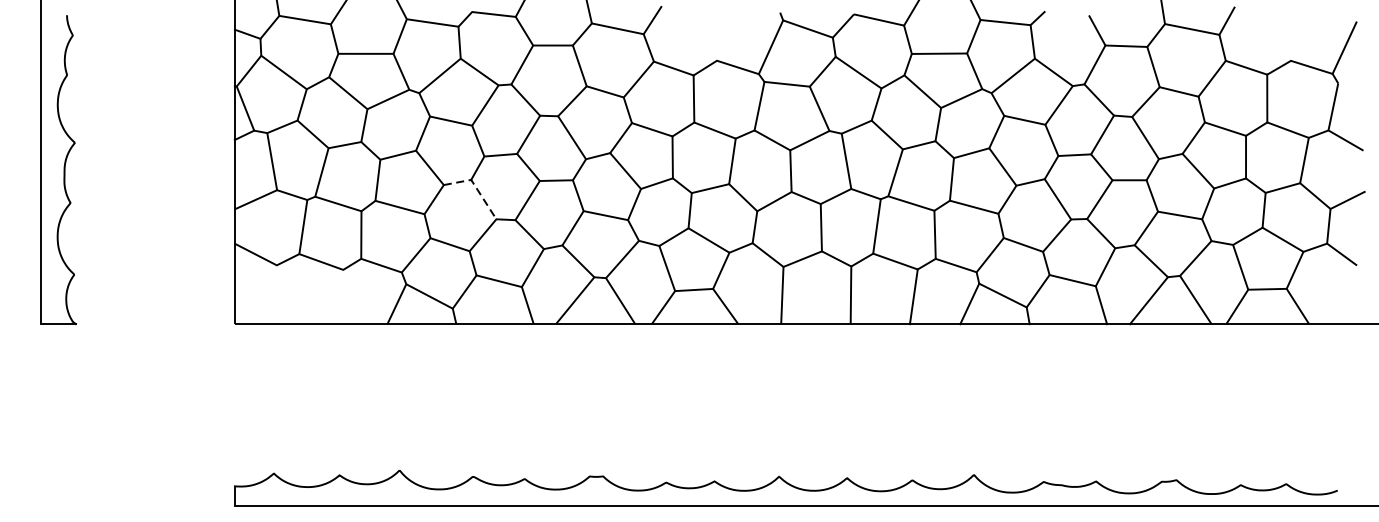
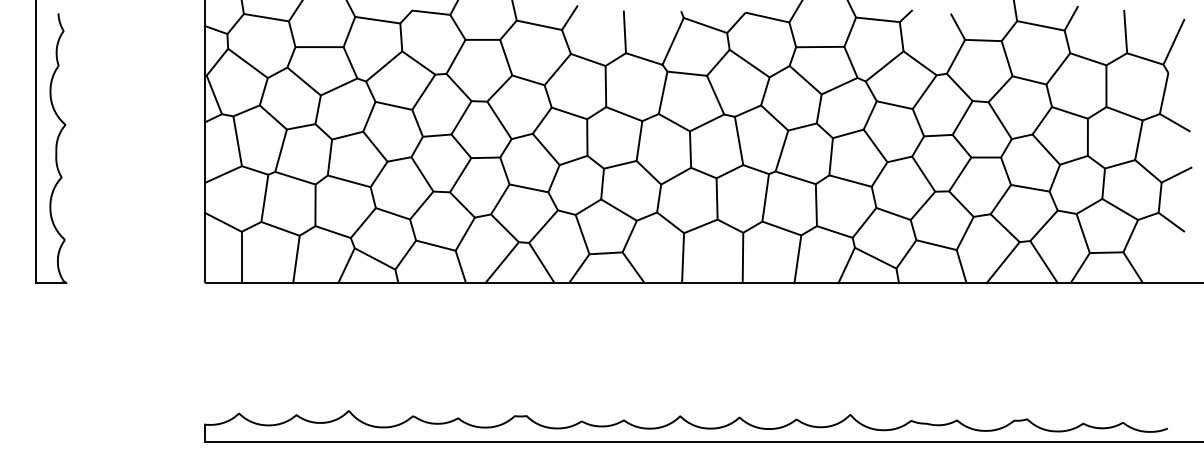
line: (1289, 35) -> (1125, 31), added
line: (715, 37) -> (624, 32), added
line: (475, 187) -> (415, 163), dashed -> solid
line: (276, 294) -> (241, 257), added
line: (339, 297) -> (296, 259), added

